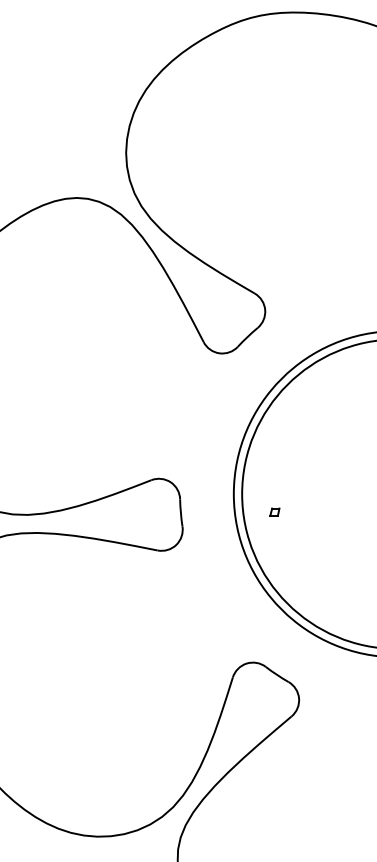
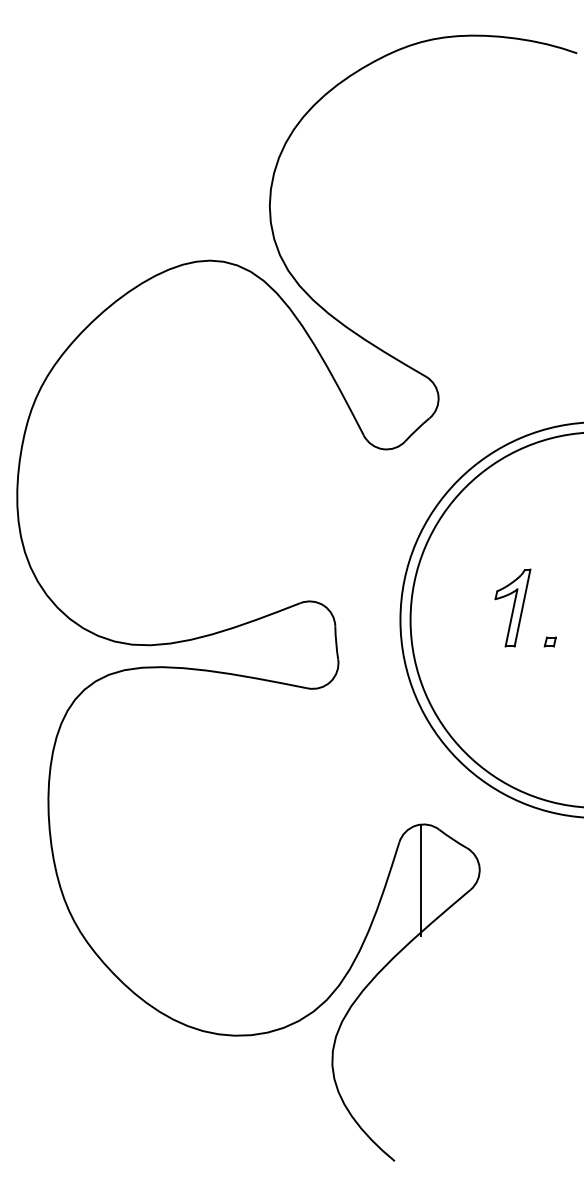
part: (326, 483) -> (512, 607), added
part: (274, 511) -> (549, 641), moved
line: (251, 708) -> (421, 880), added

